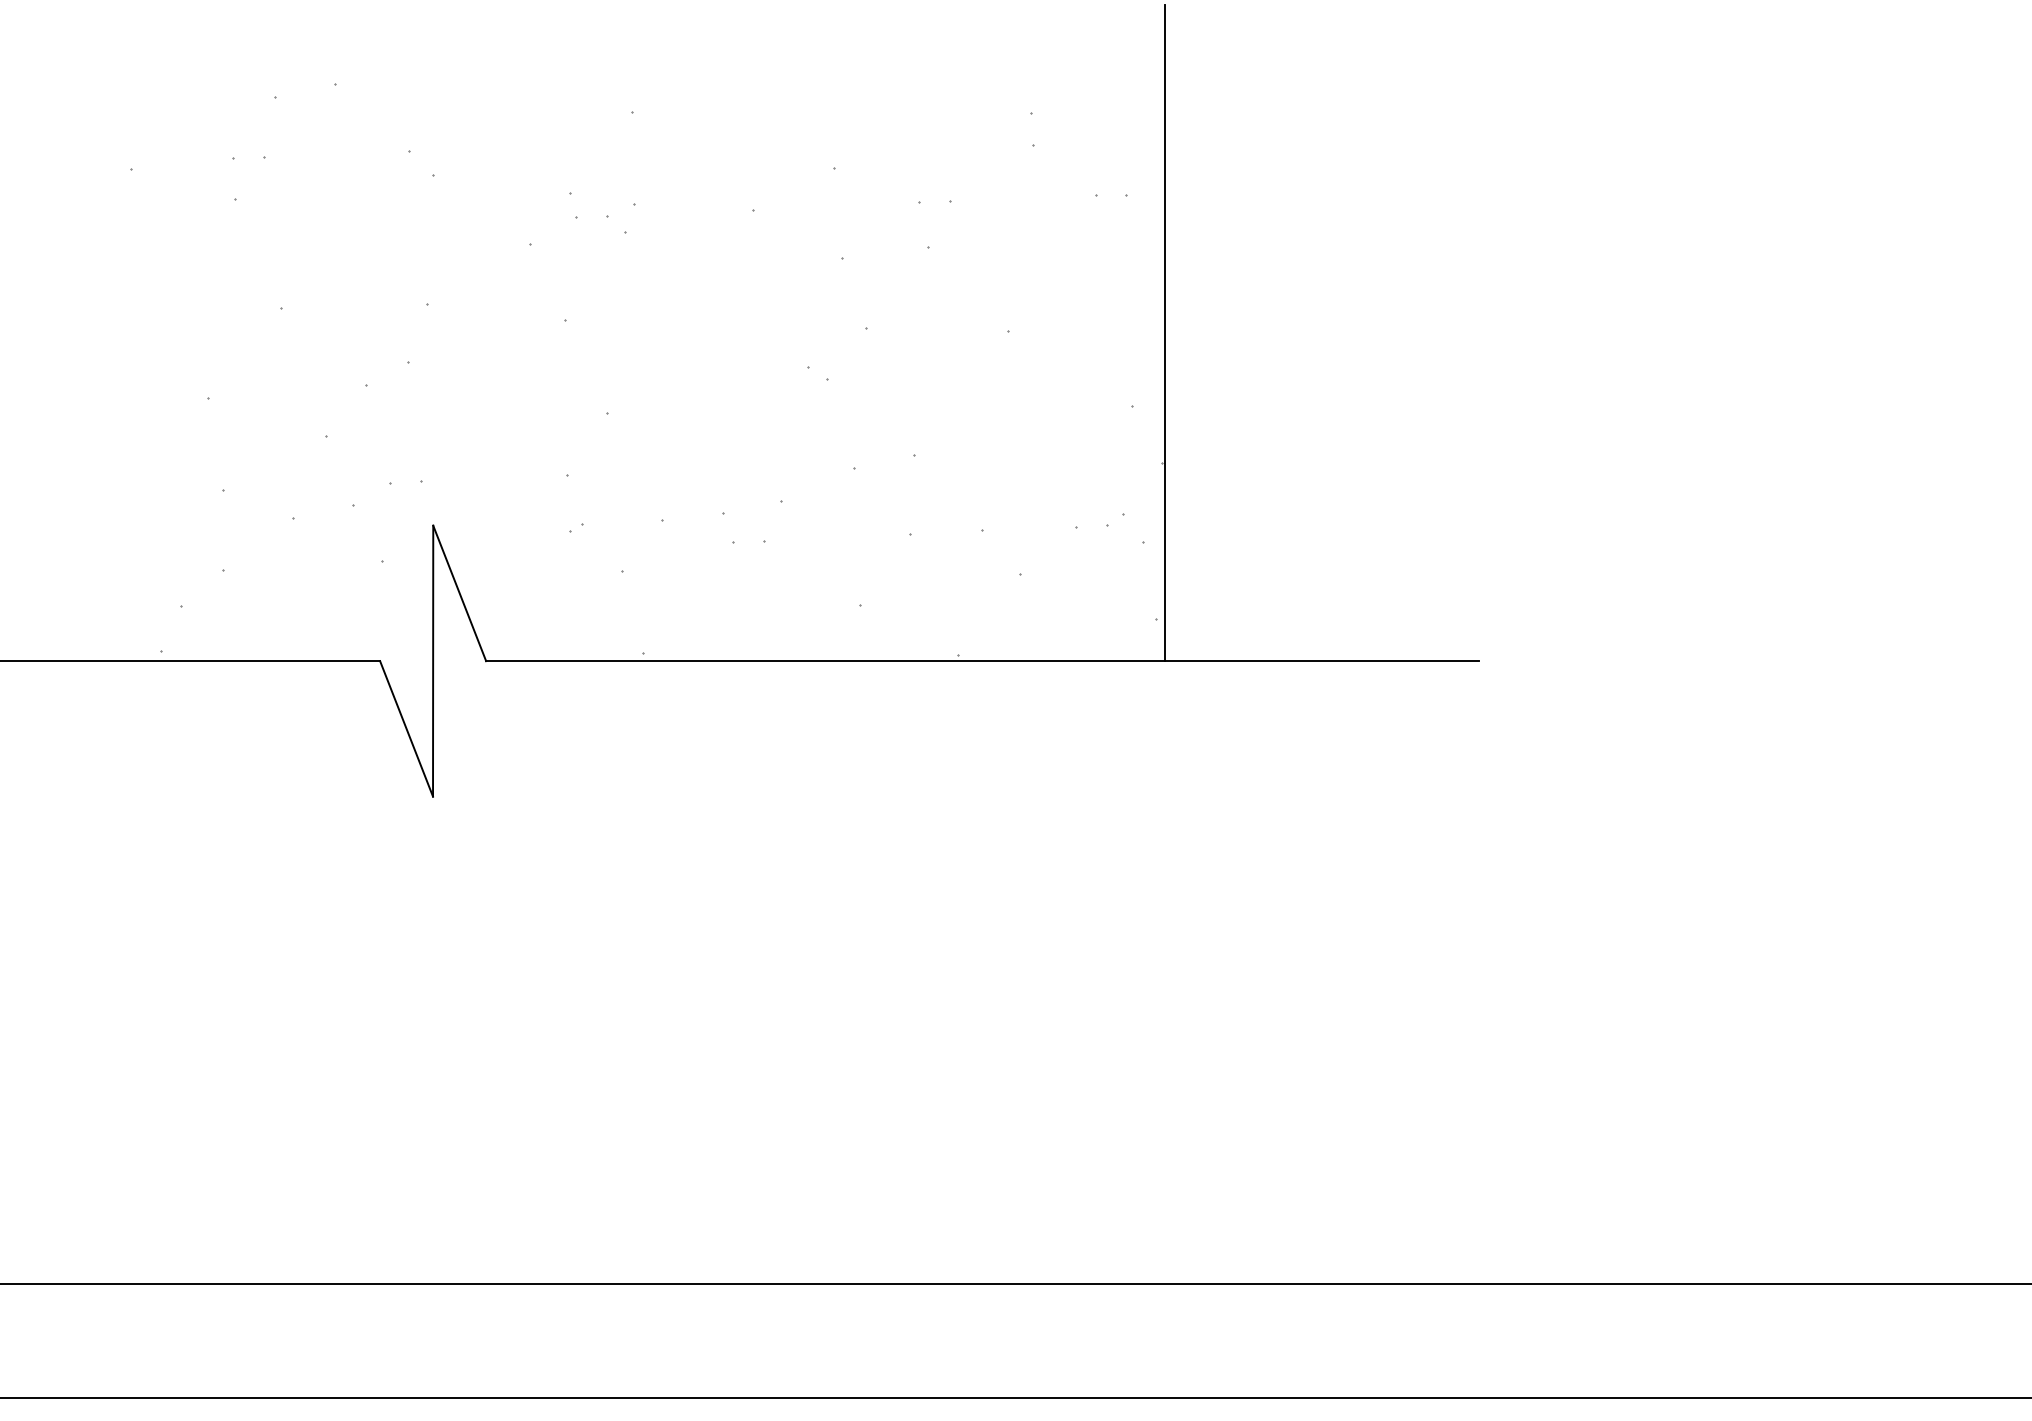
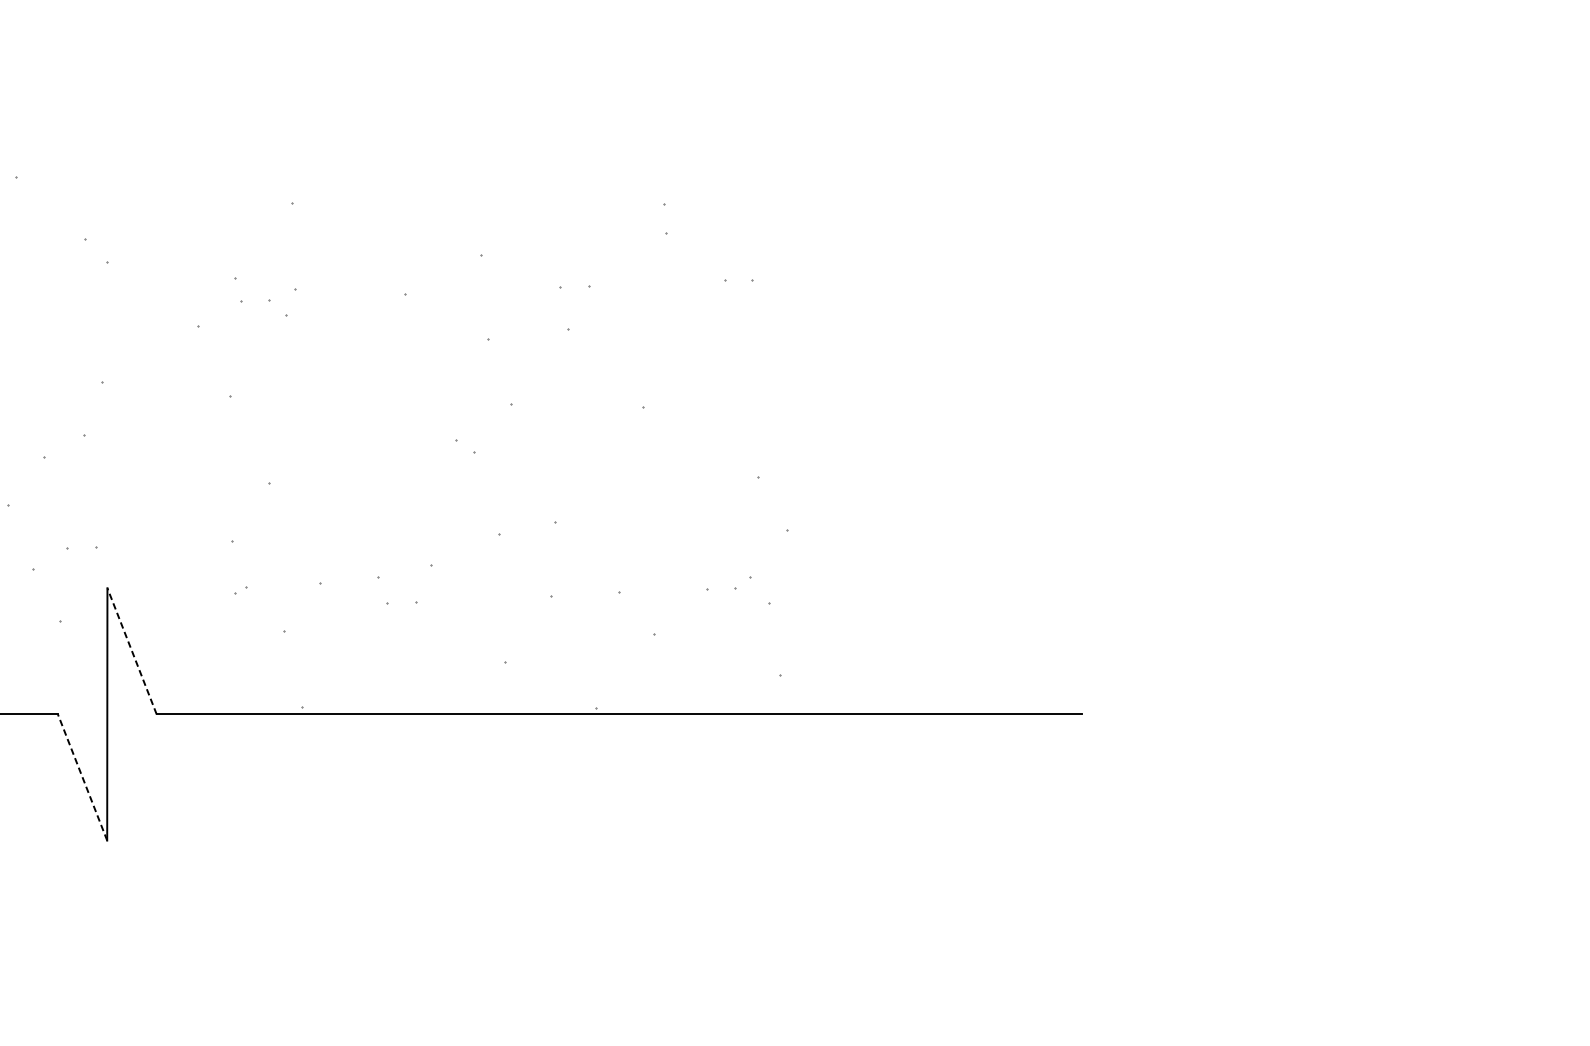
line: (1164, 333) -> (788, 409), removed
line: (459, 593) -> (131, 651), solid -> dashed
line: (406, 728) -> (82, 777), solid -> dashed

